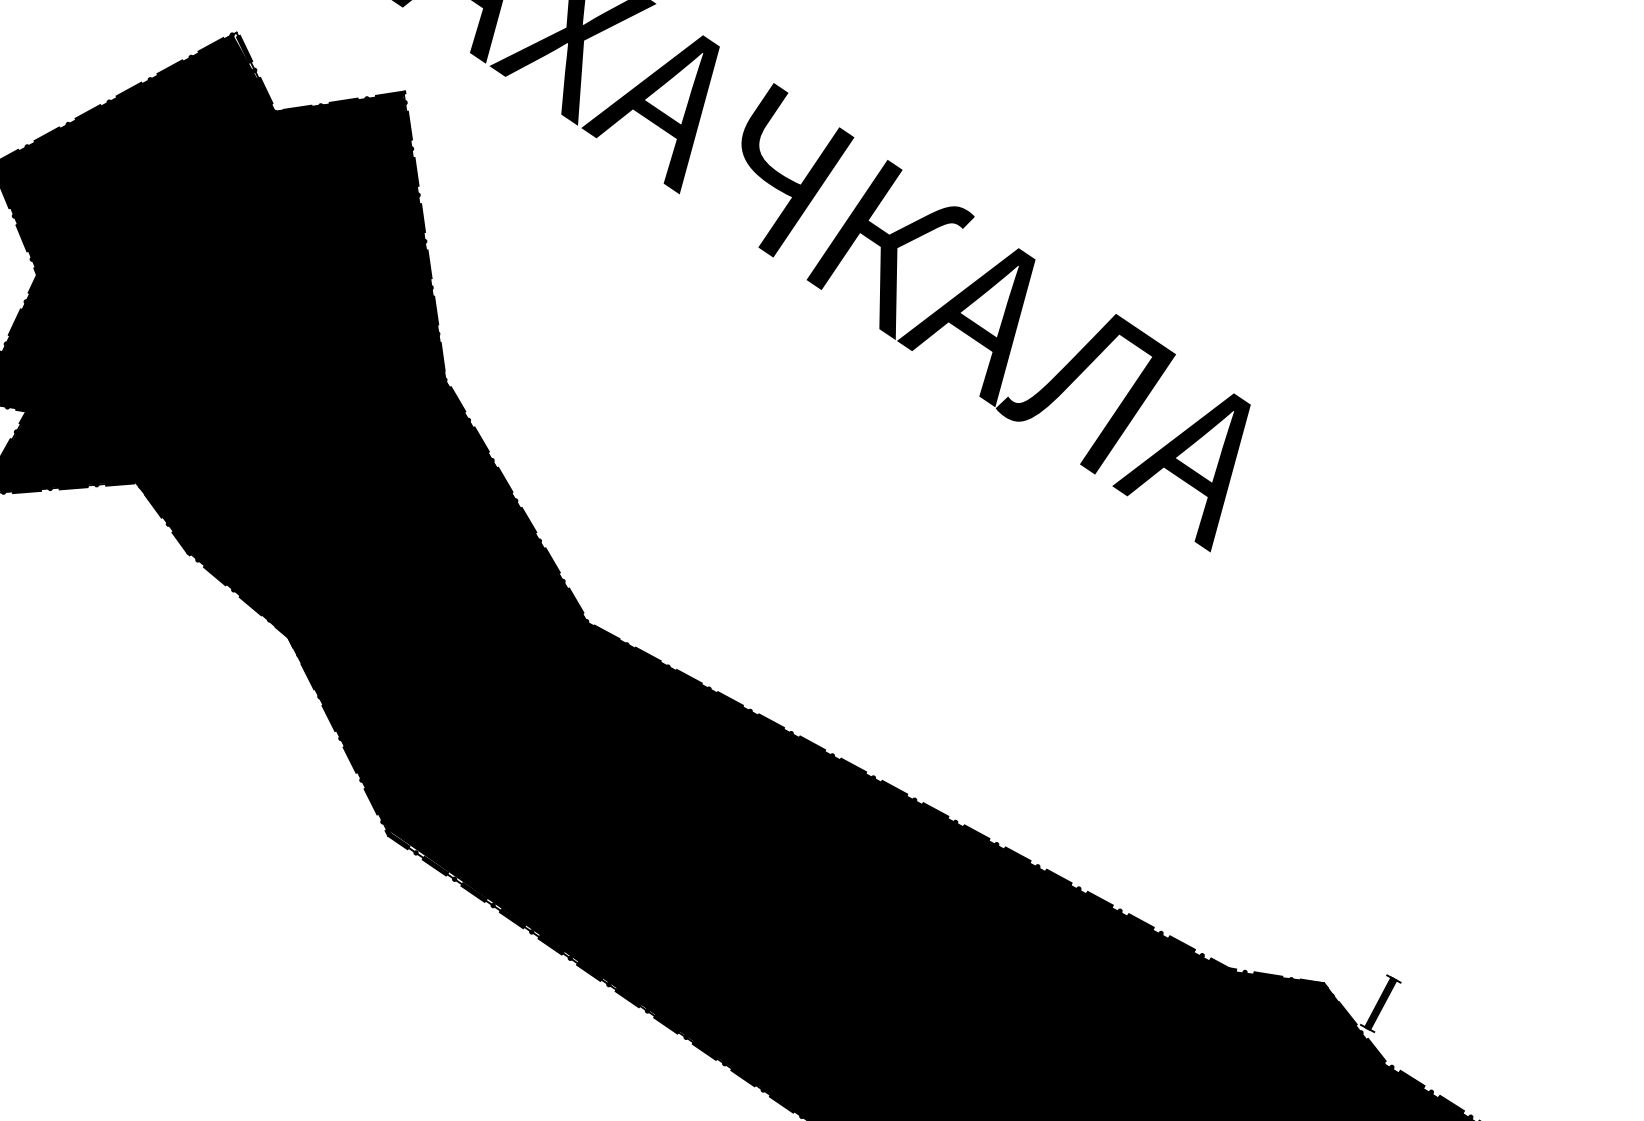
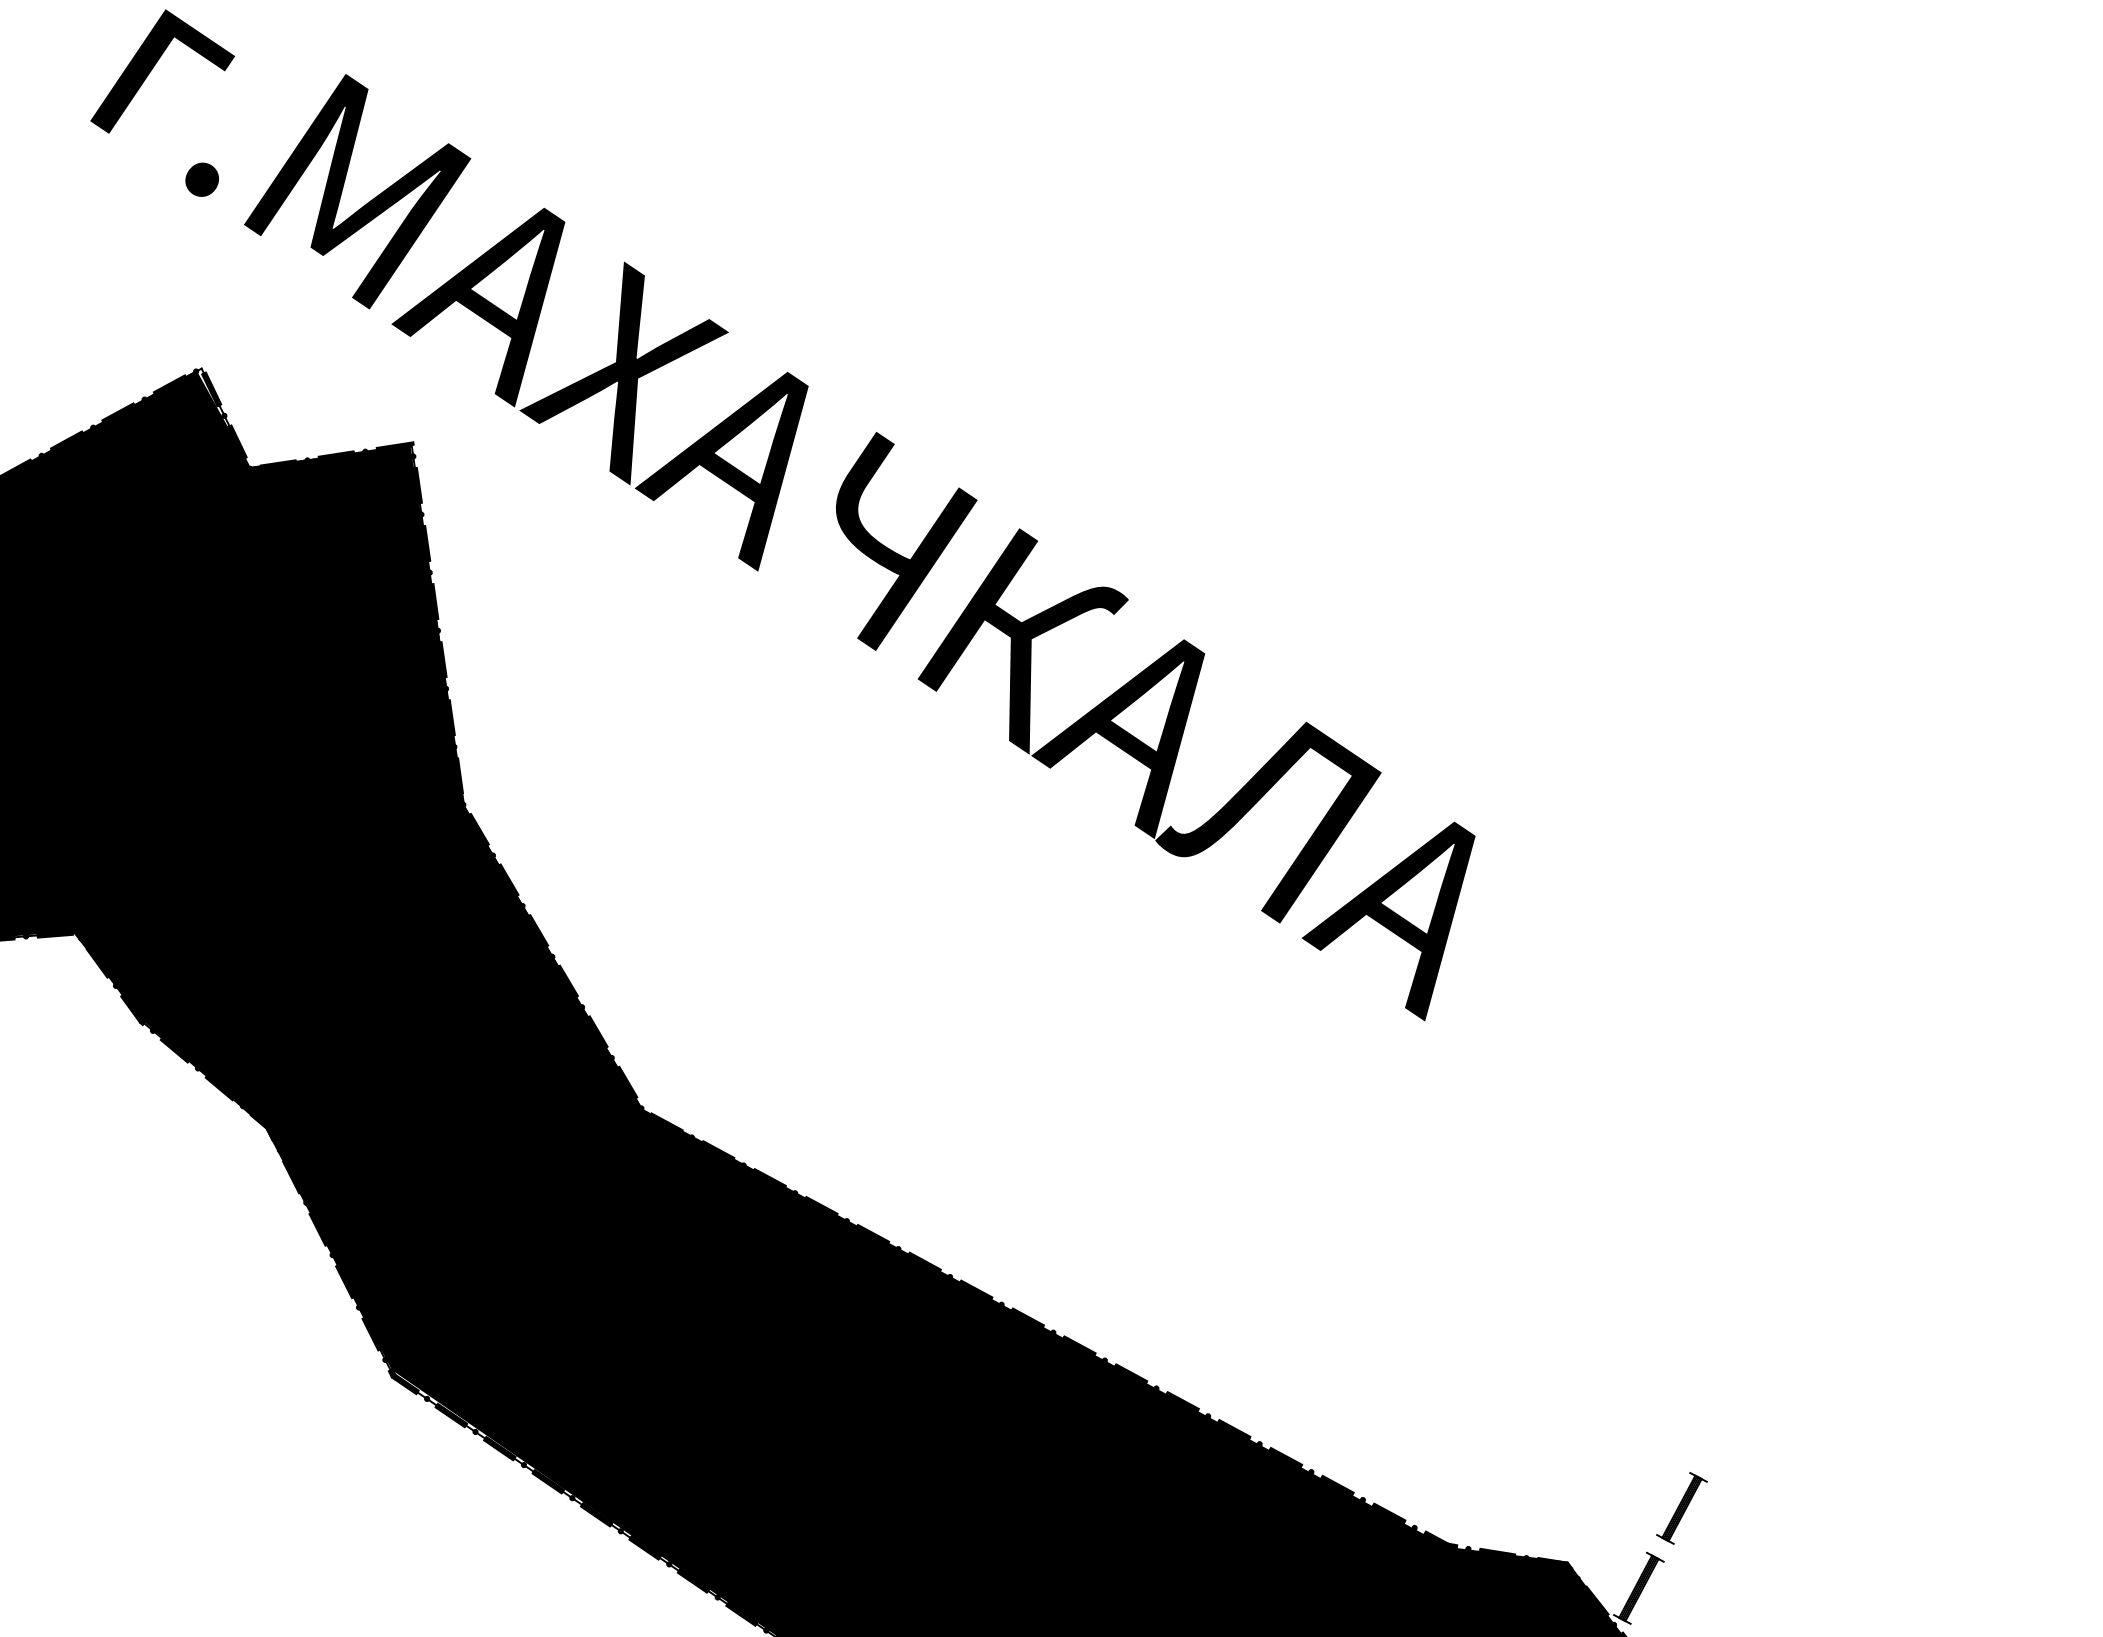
part: (1414, 940) -> (1681, 1508), added

